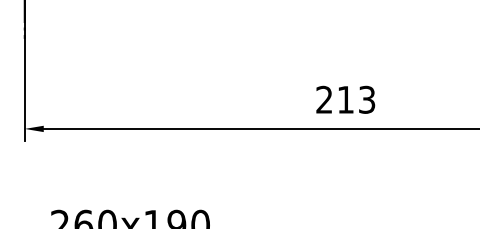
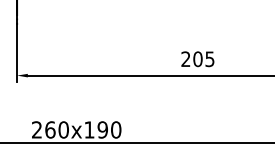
text: (355, 100) -> (203, 59), 213 -> 205

